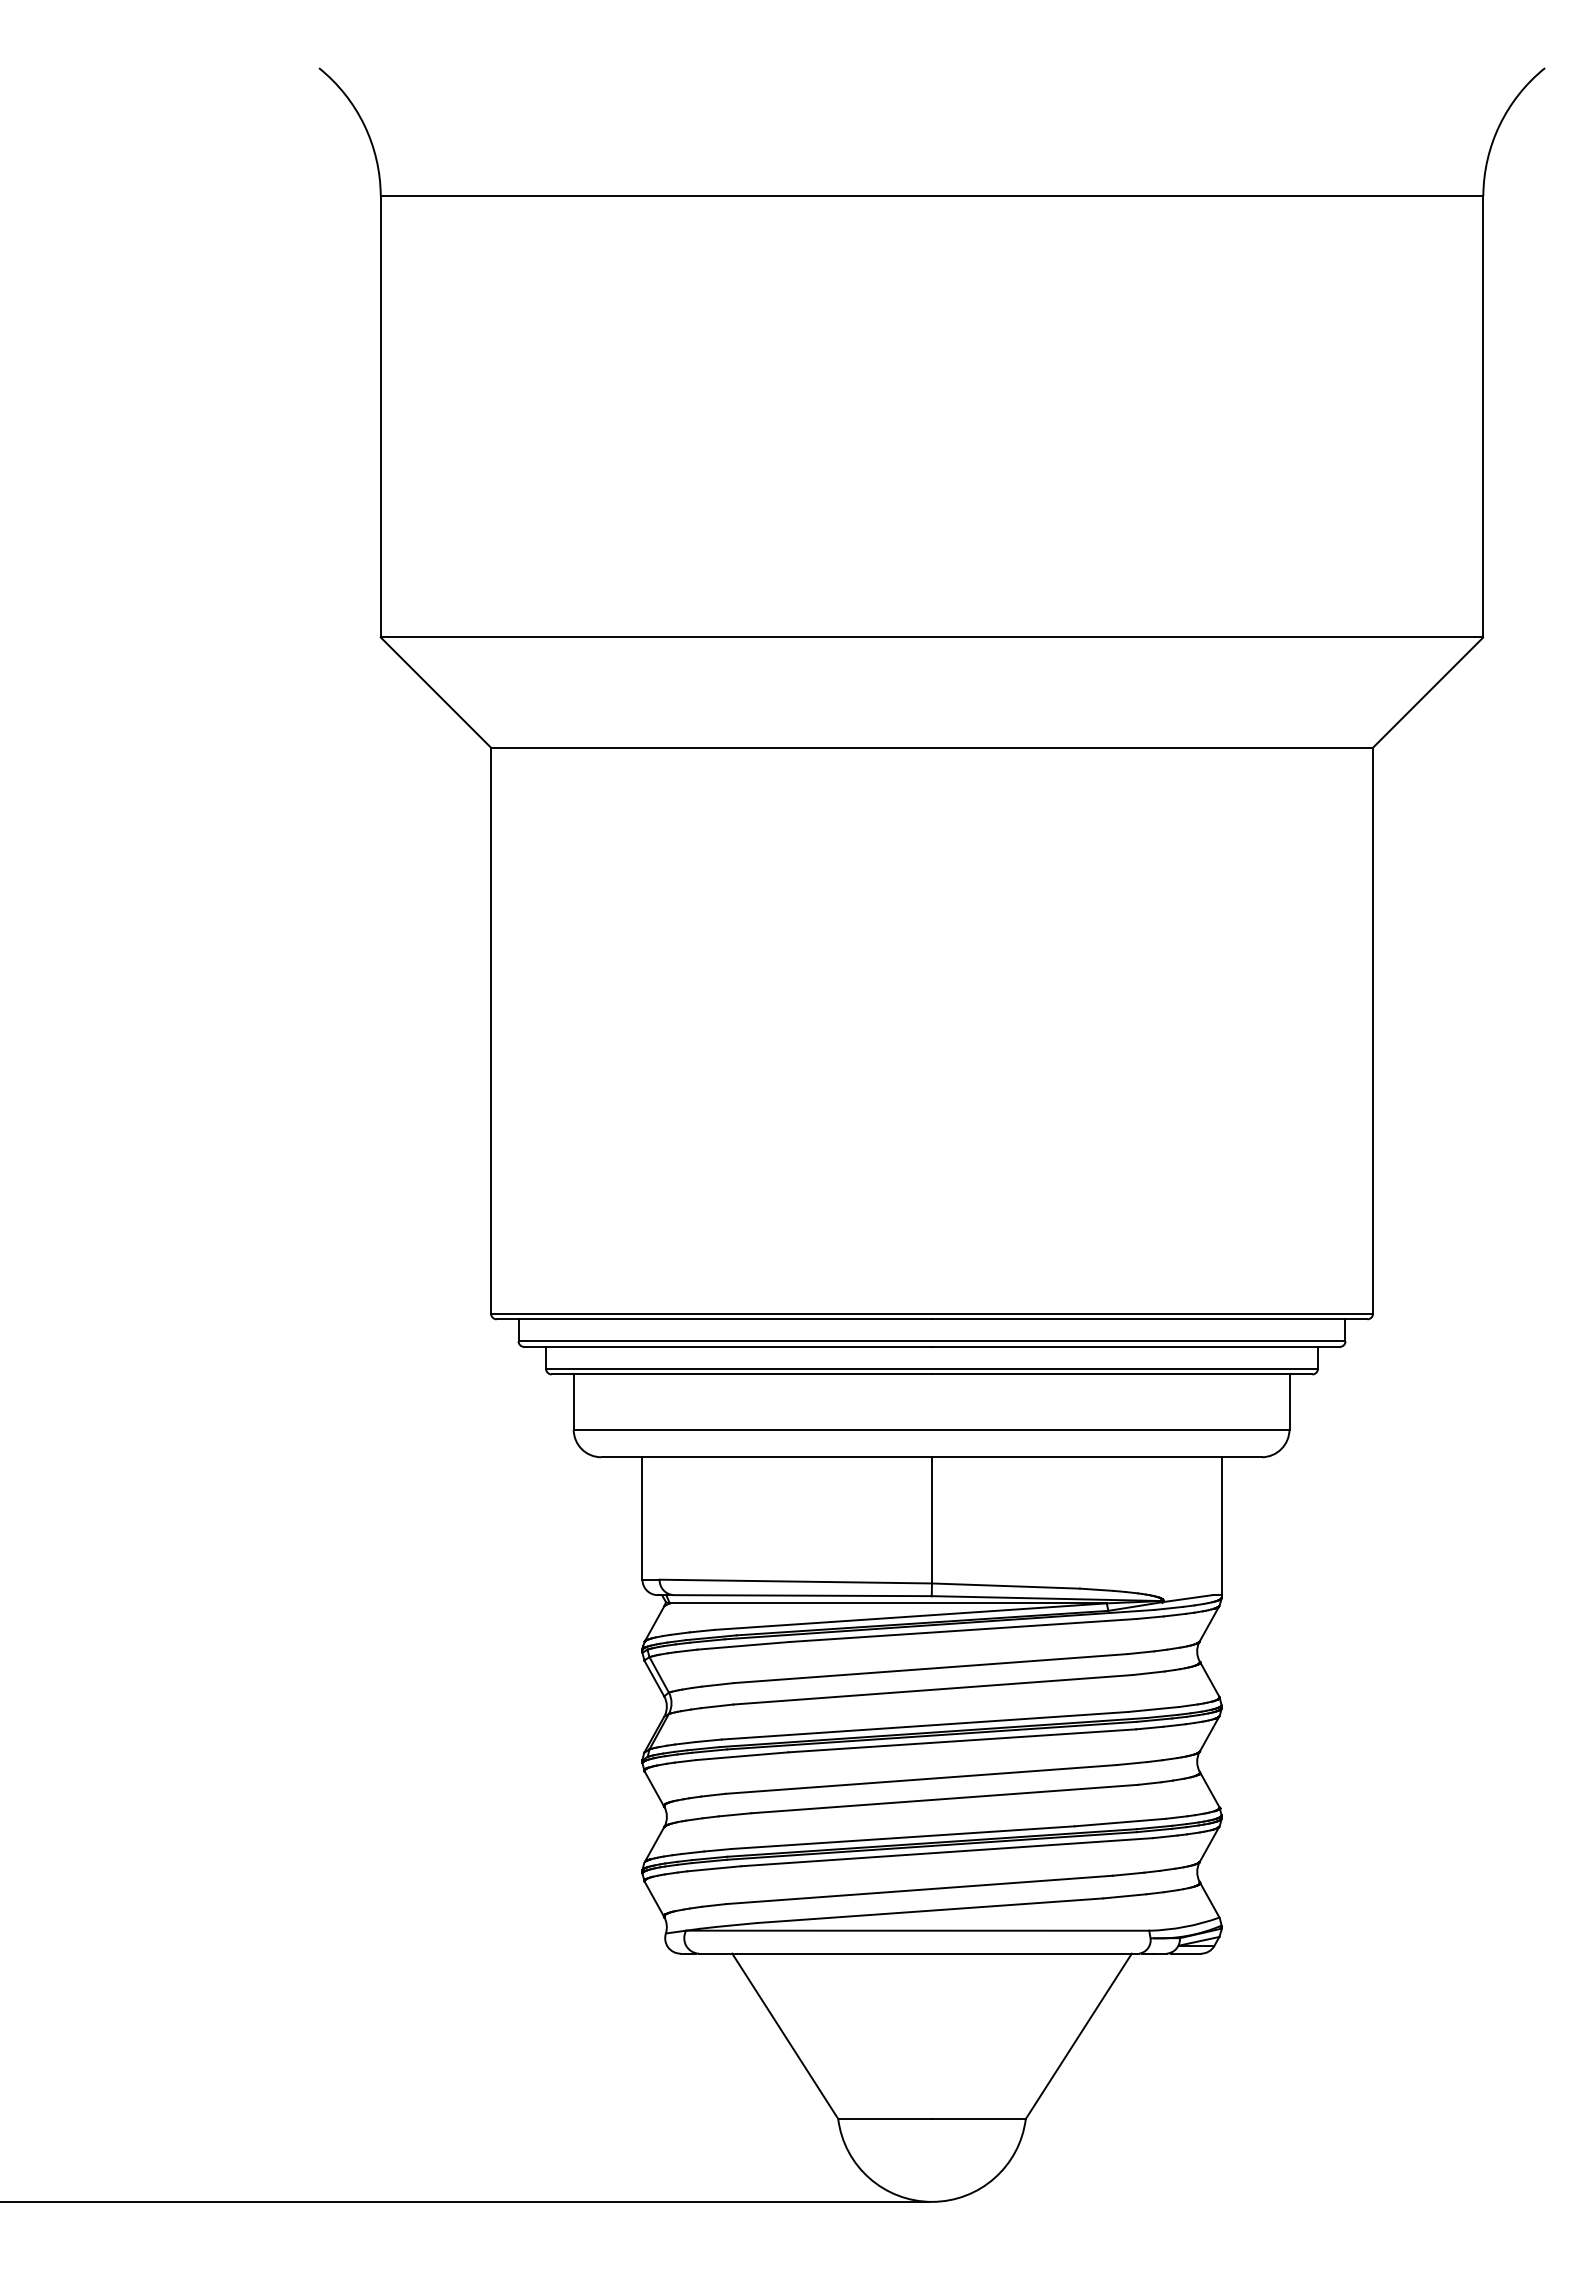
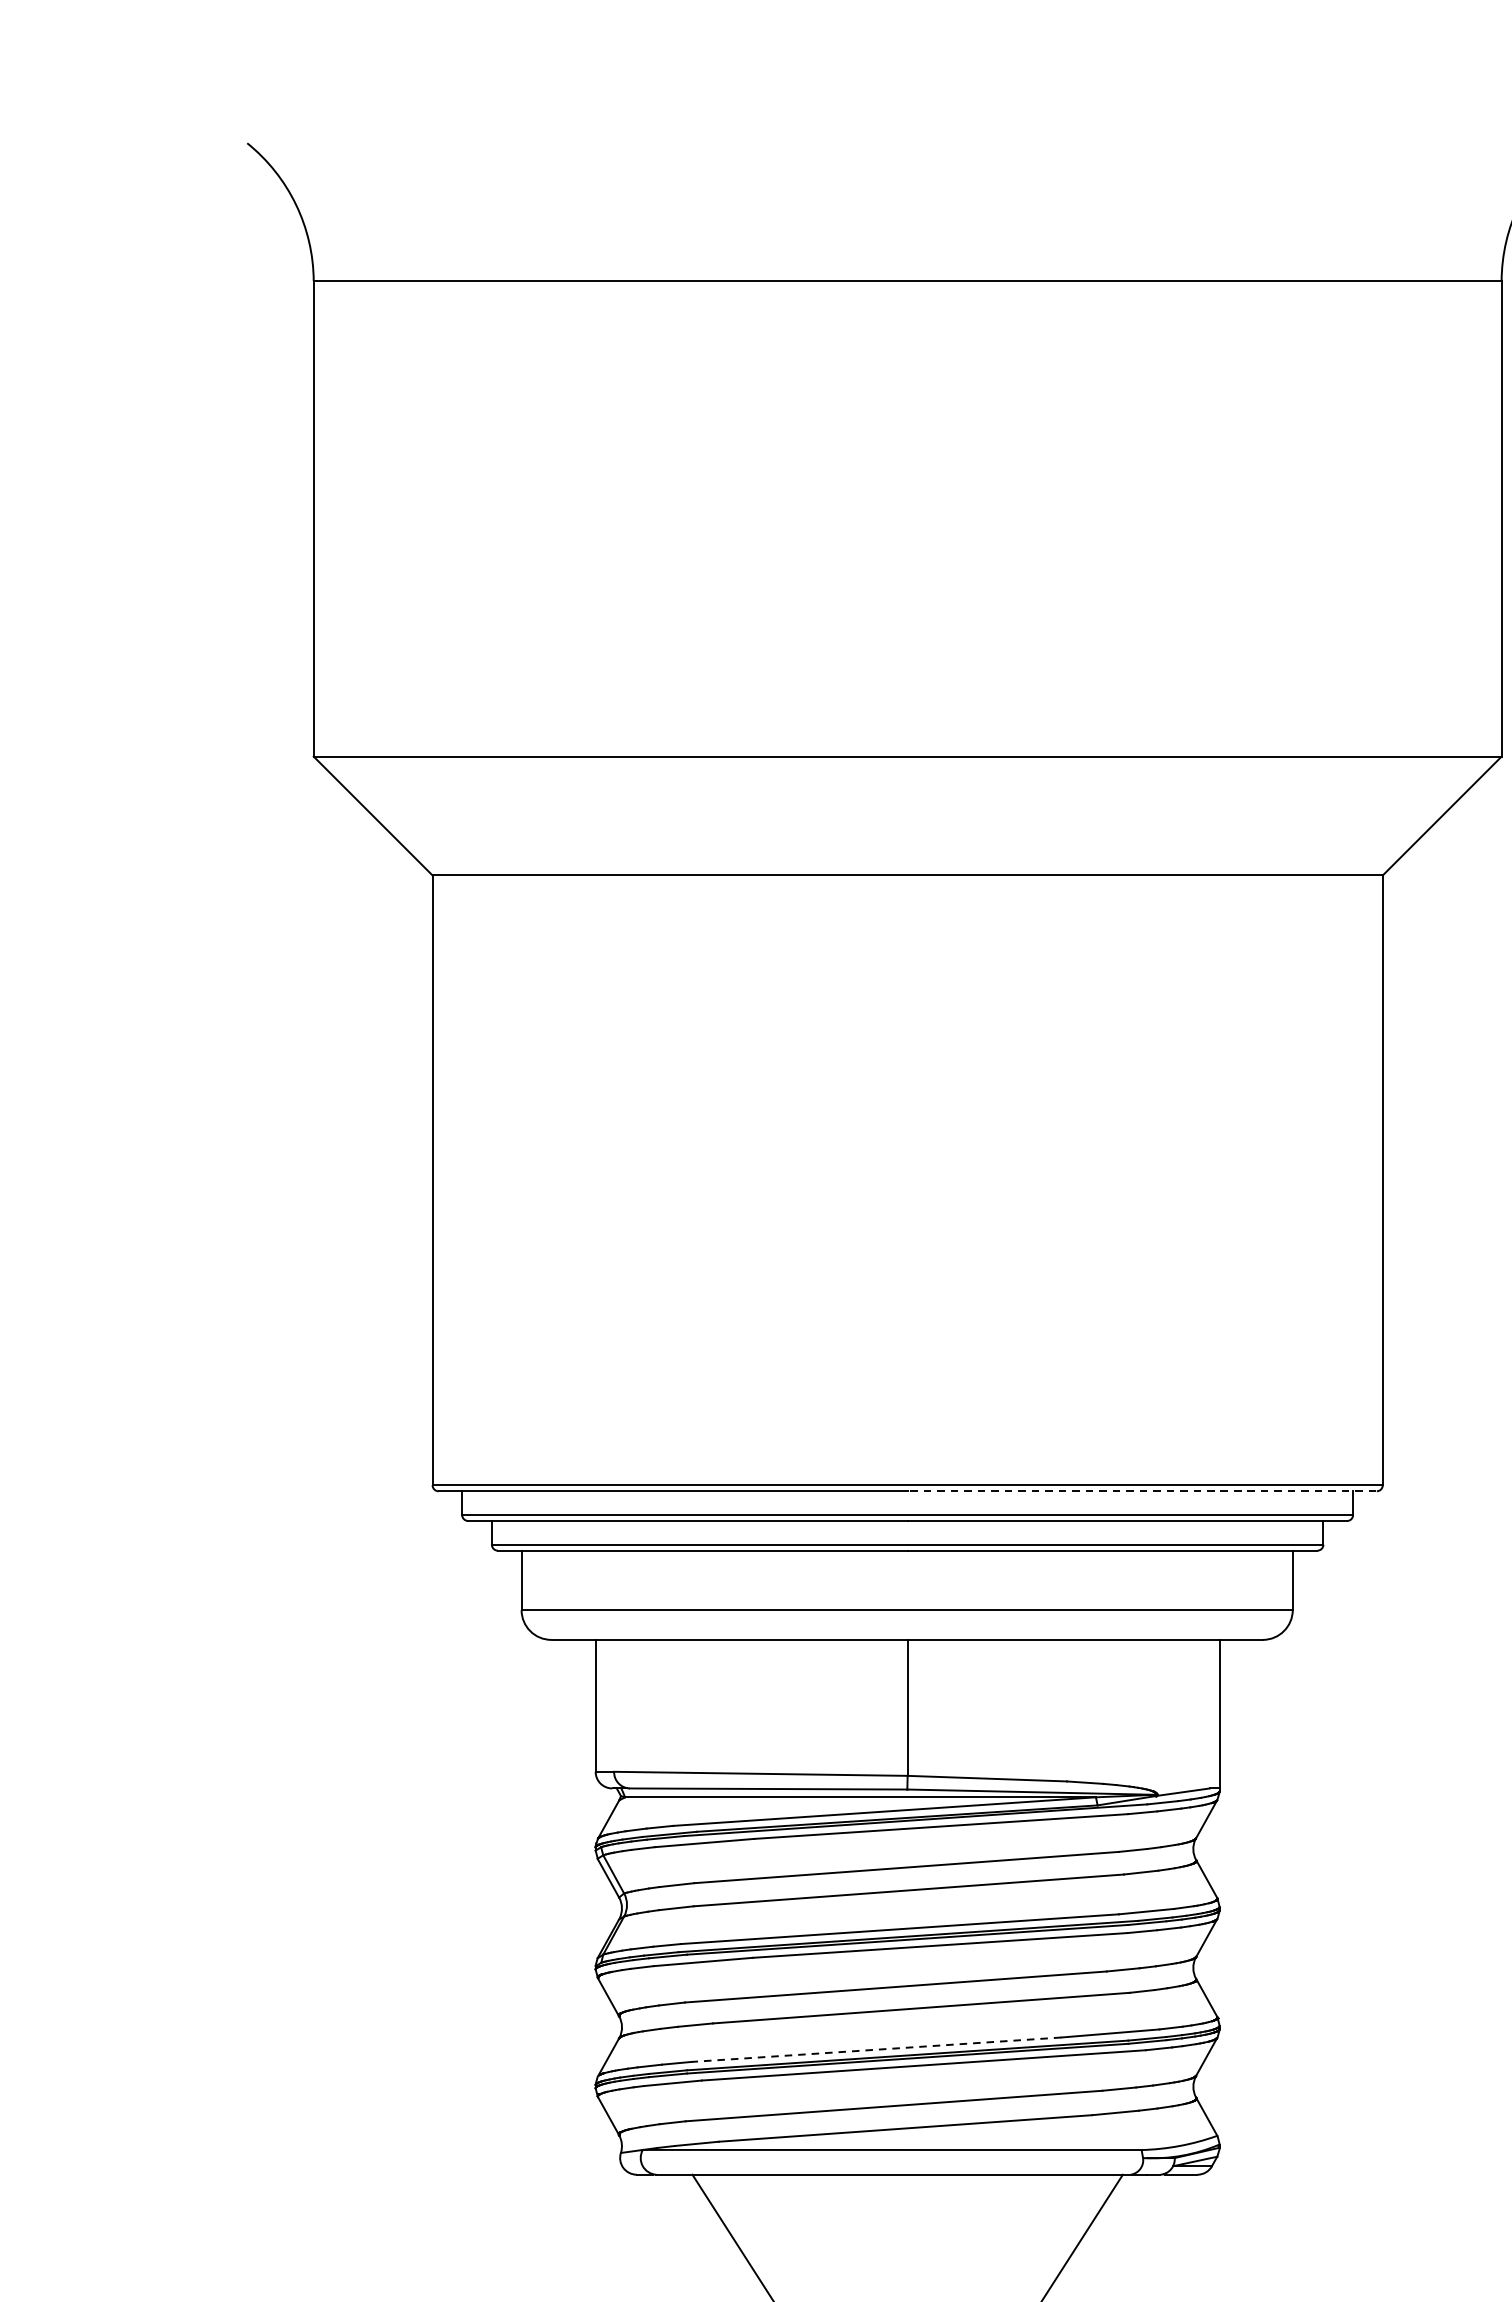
line: (1149, 1319) -> (1141, 1491), solid -> dashed
line: (903, 1837) -> (876, 2049), solid -> dashed

